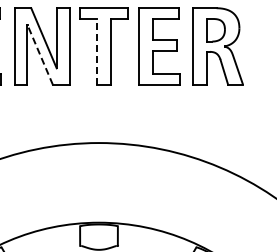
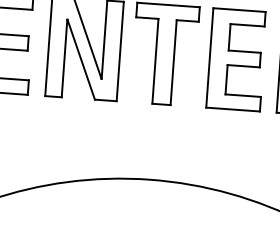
line: (97, 52) -> (155, 61), dashed -> solid
line: (40, 54) -> (81, 59), dashed -> solid

